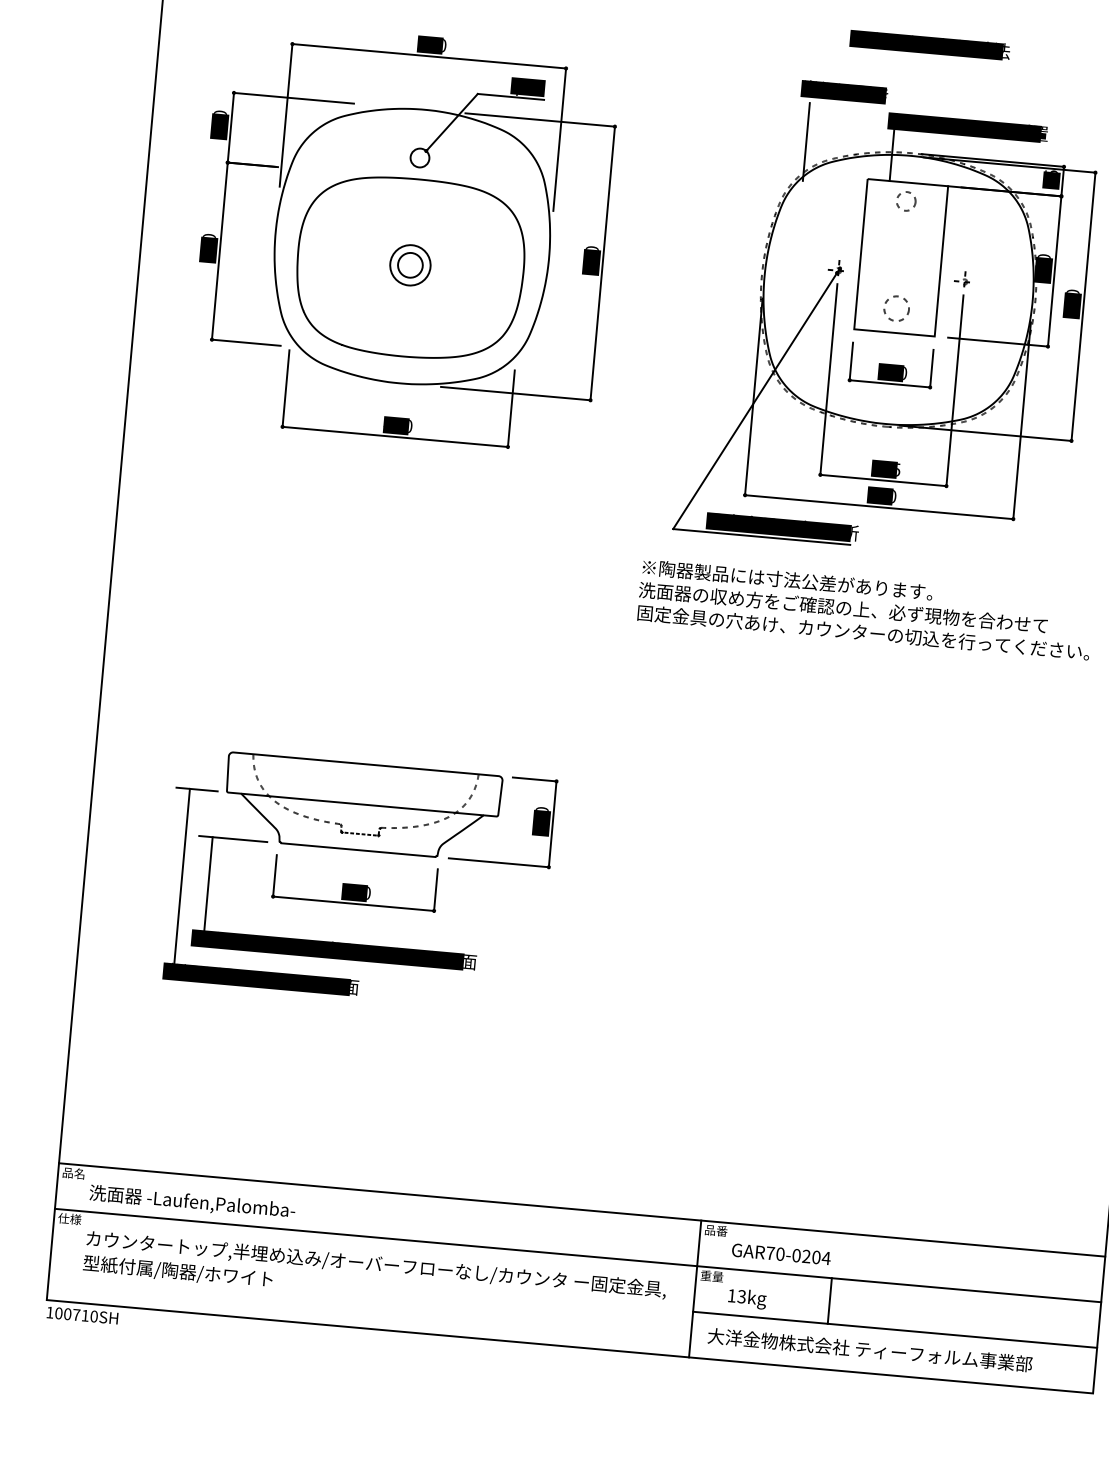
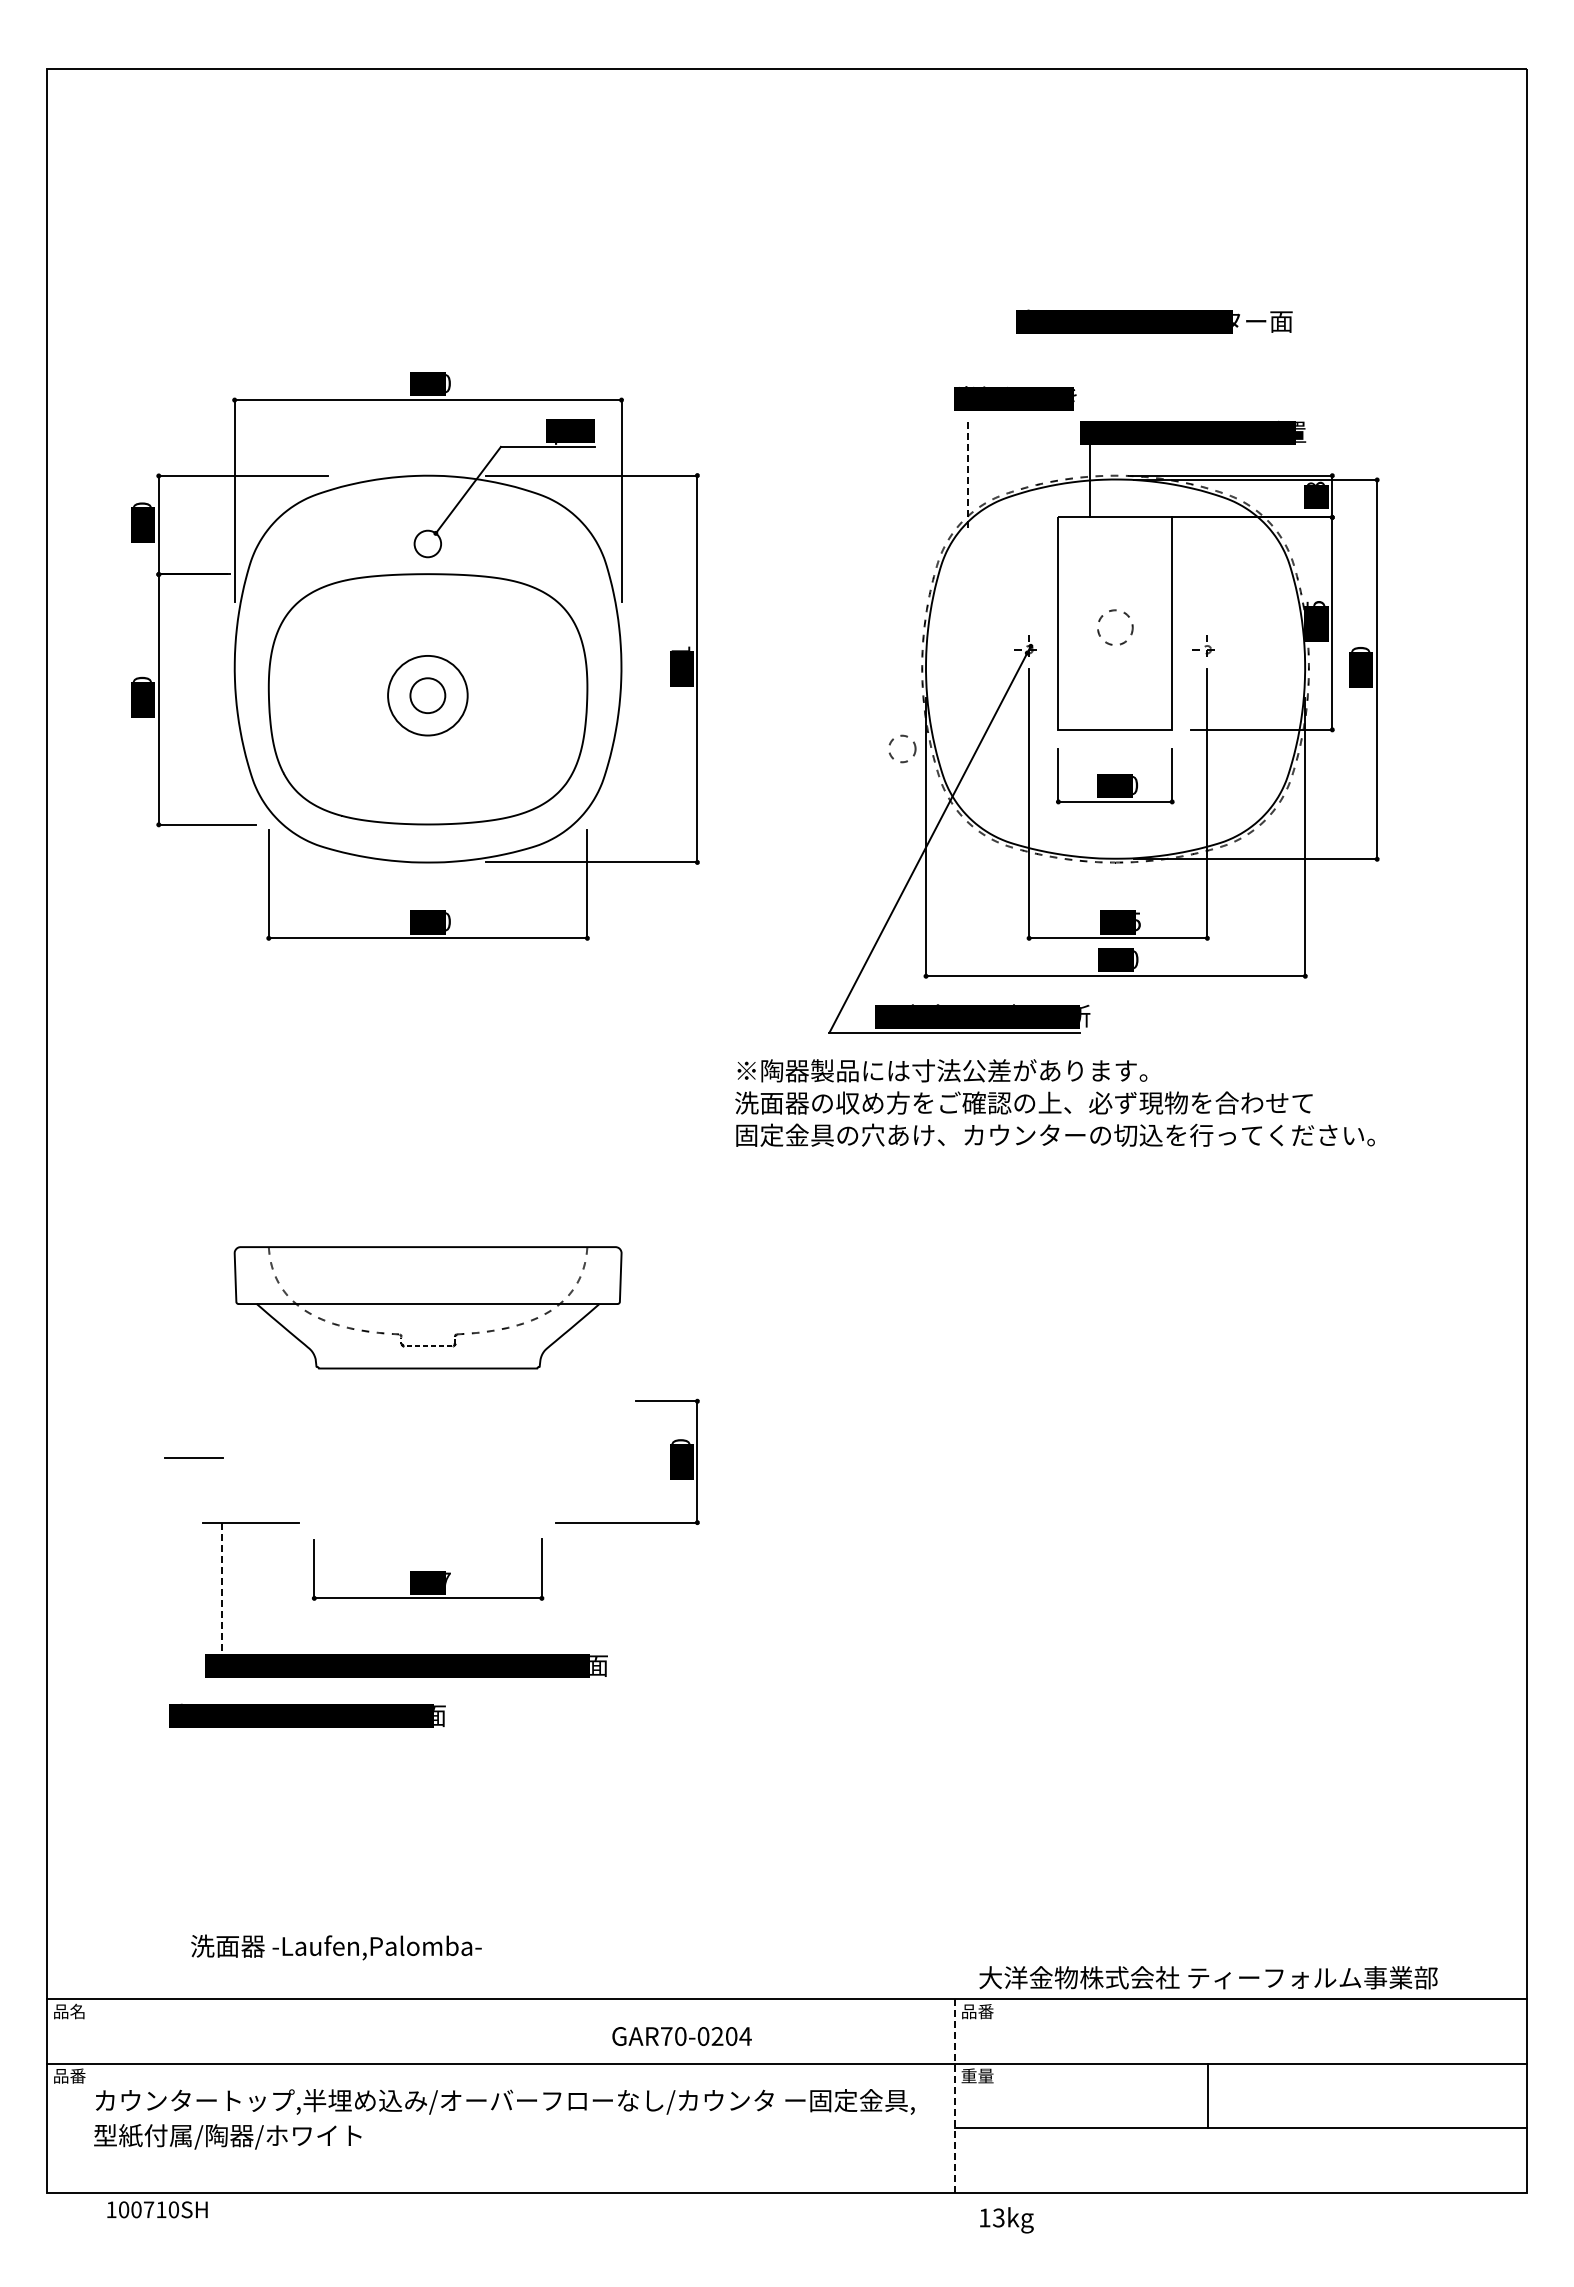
text: (951, 46) -> (1159, 320), カウンター切込寸法 -> 半埋込置きカウンター面
line: (806, 141) -> (967, 472), solid -> dashed
text: (1051, 170) -> (1315, 482), 55 -> 48
circle: (906, 201) -> (902, 748), moved
text: (592, 247) -> (680, 648), 510 -> 741
text: (1044, 255) -> (1315, 602), 280 -> 155
circle: (410, 265) -> (427, 695), size x1.4
circle: (896, 308) -> (1115, 627), moved
text: (864, 609) -> (1054, 1102), moved
part: (361, 806) -> (427, 1307), moved
line: (182, 875) -> (184, 1580), removed
line: (208, 883) -> (222, 1588), solid -> dashed
text: (369, 893) -> (448, 1581), 300 -> 307
text: (192, 1202) -> (336, 1947), moved
text: (69, 1218) -> (69, 2075), 仕様 -> 品番
text: (781, 1254) -> (681, 2036), moved
line: (695, 1288) -> (955, 2095), solid -> dashed
text: (747, 1299) -> (1006, 2220), moved
line: (829, 1300) -> (1207, 2095), moved
text: (82, 1315) -> (157, 2209), moved
text: (870, 1349) -> (1208, 1977), moved

